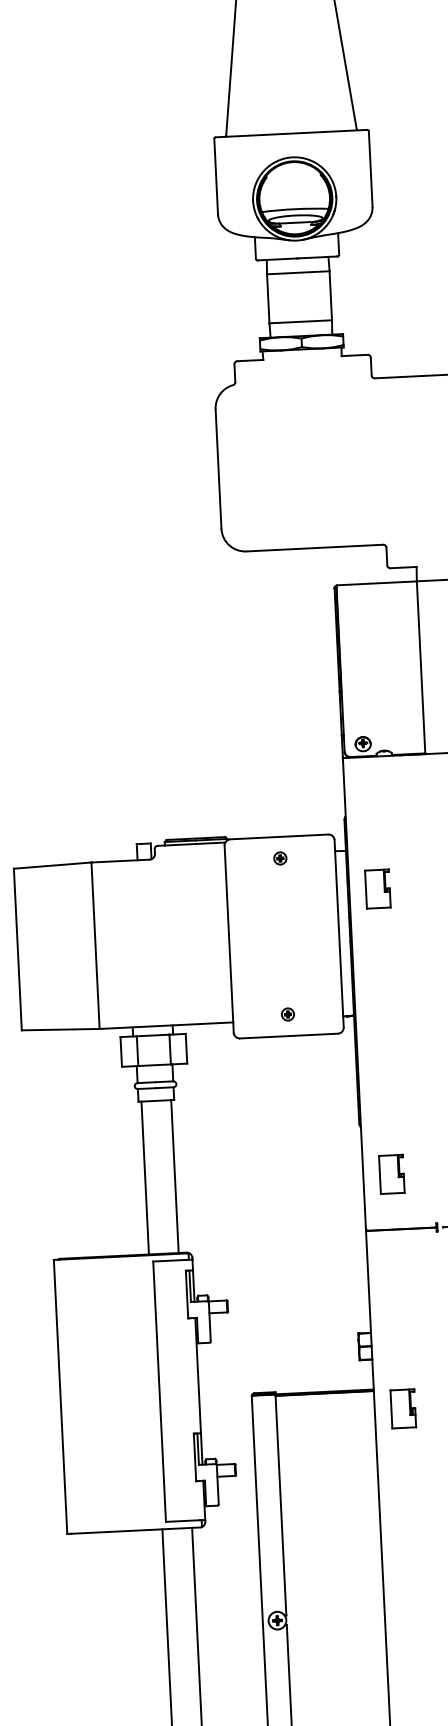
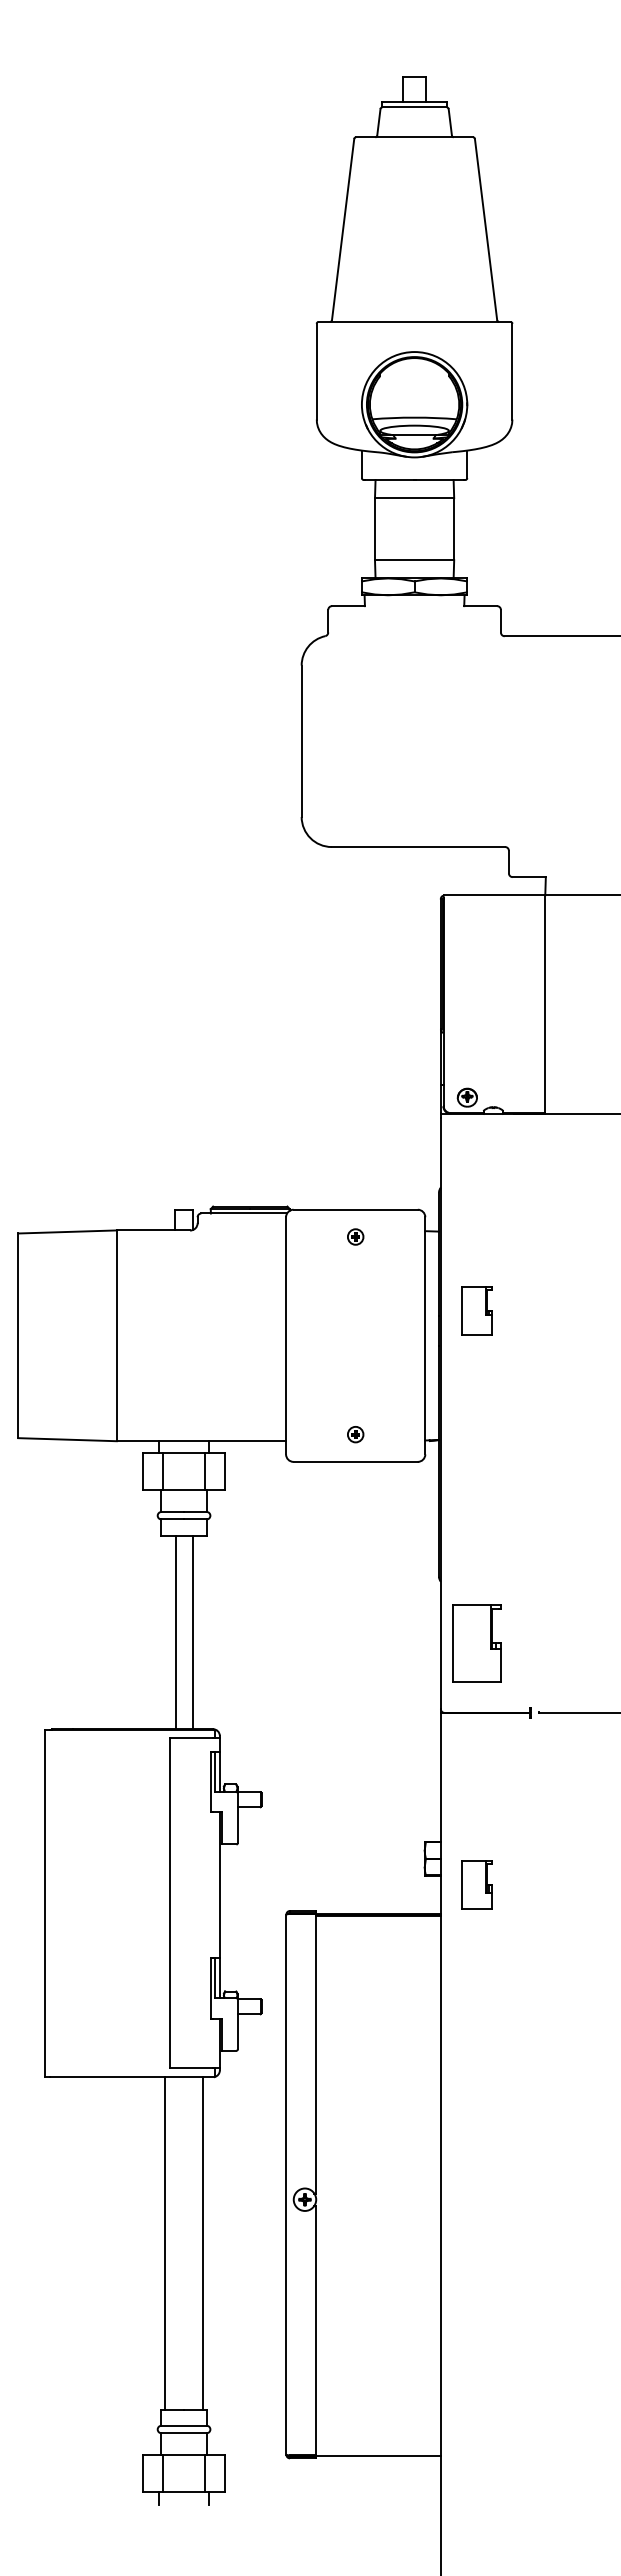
part: (377, 888) -> (476, 1310), moved
part: (391, 1174) -> (476, 1642), size x1.6
line: (174, 1176) -> (175, 1632), moved
line: (145, 1178) -> (193, 1632), moved
part: (402, 1408) -> (476, 1884), moved

